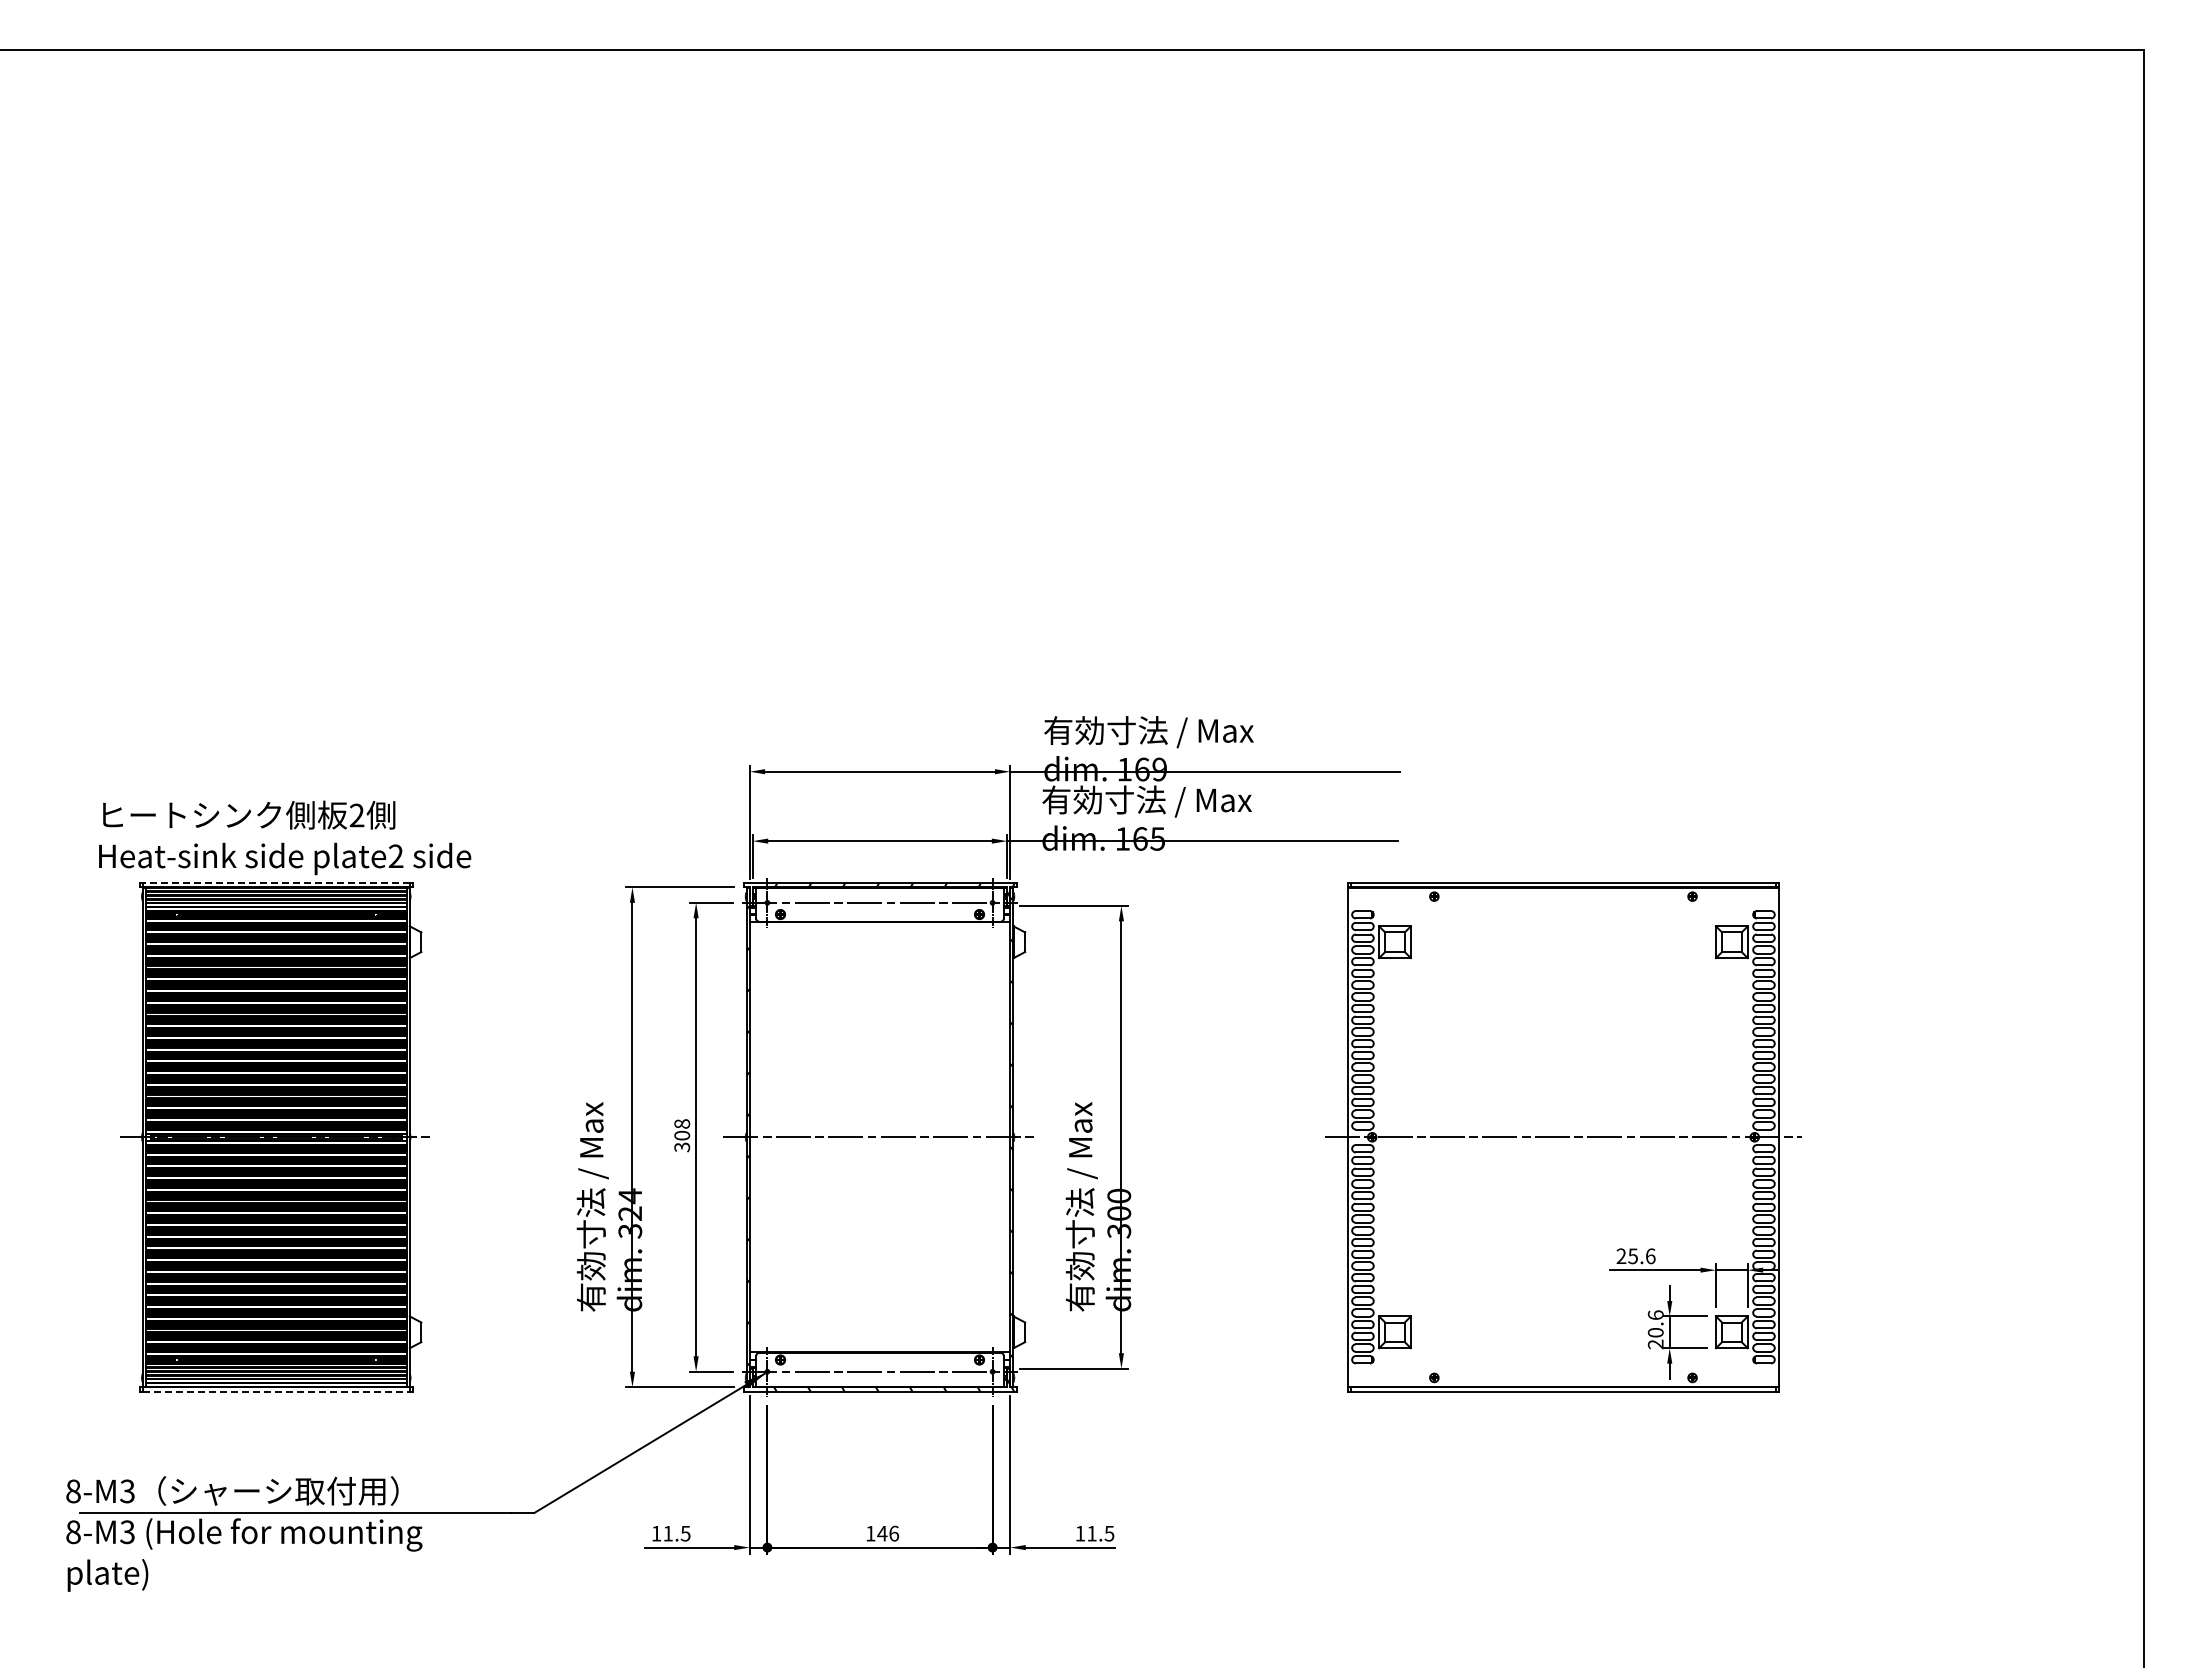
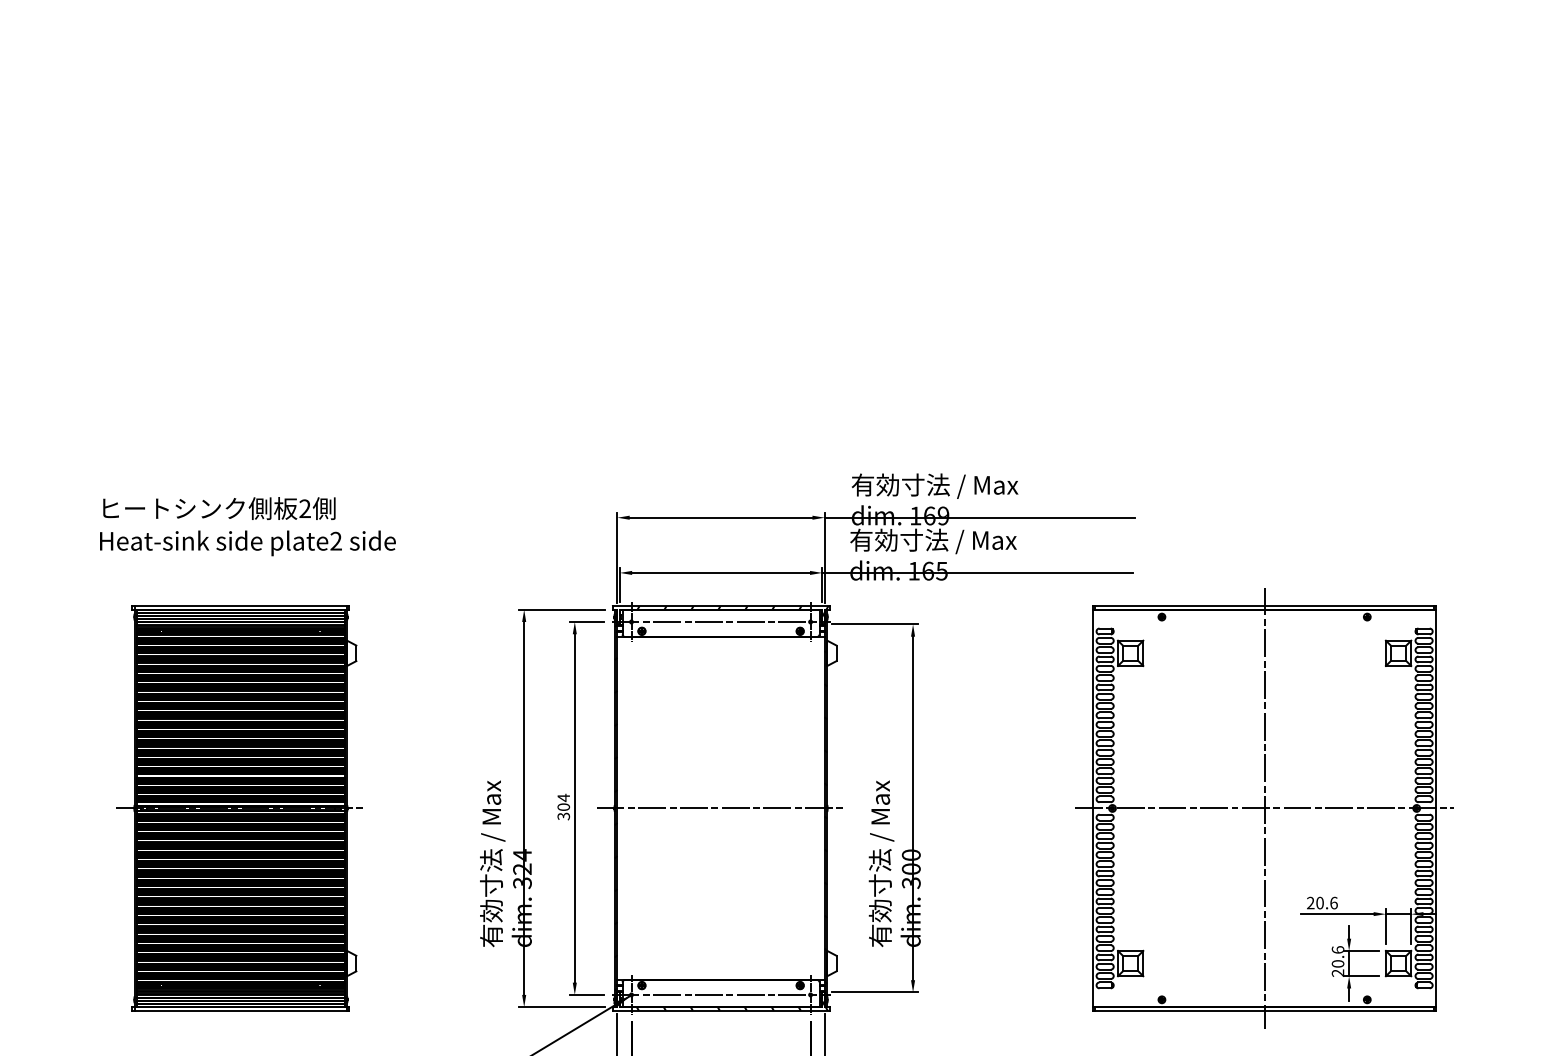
text: (285, 837) -> (248, 526), moved
line: (275, 882) -> (240, 605), dashed -> solid
text: (682, 1123) -> (563, 797), 308 -> 304
line: (1563, 1136) -> (1264, 807), added
text: (1632, 1256) -> (1319, 903), 25.6 -> 20.6
line: (276, 1391) -> (241, 1010), dashed -> solid

